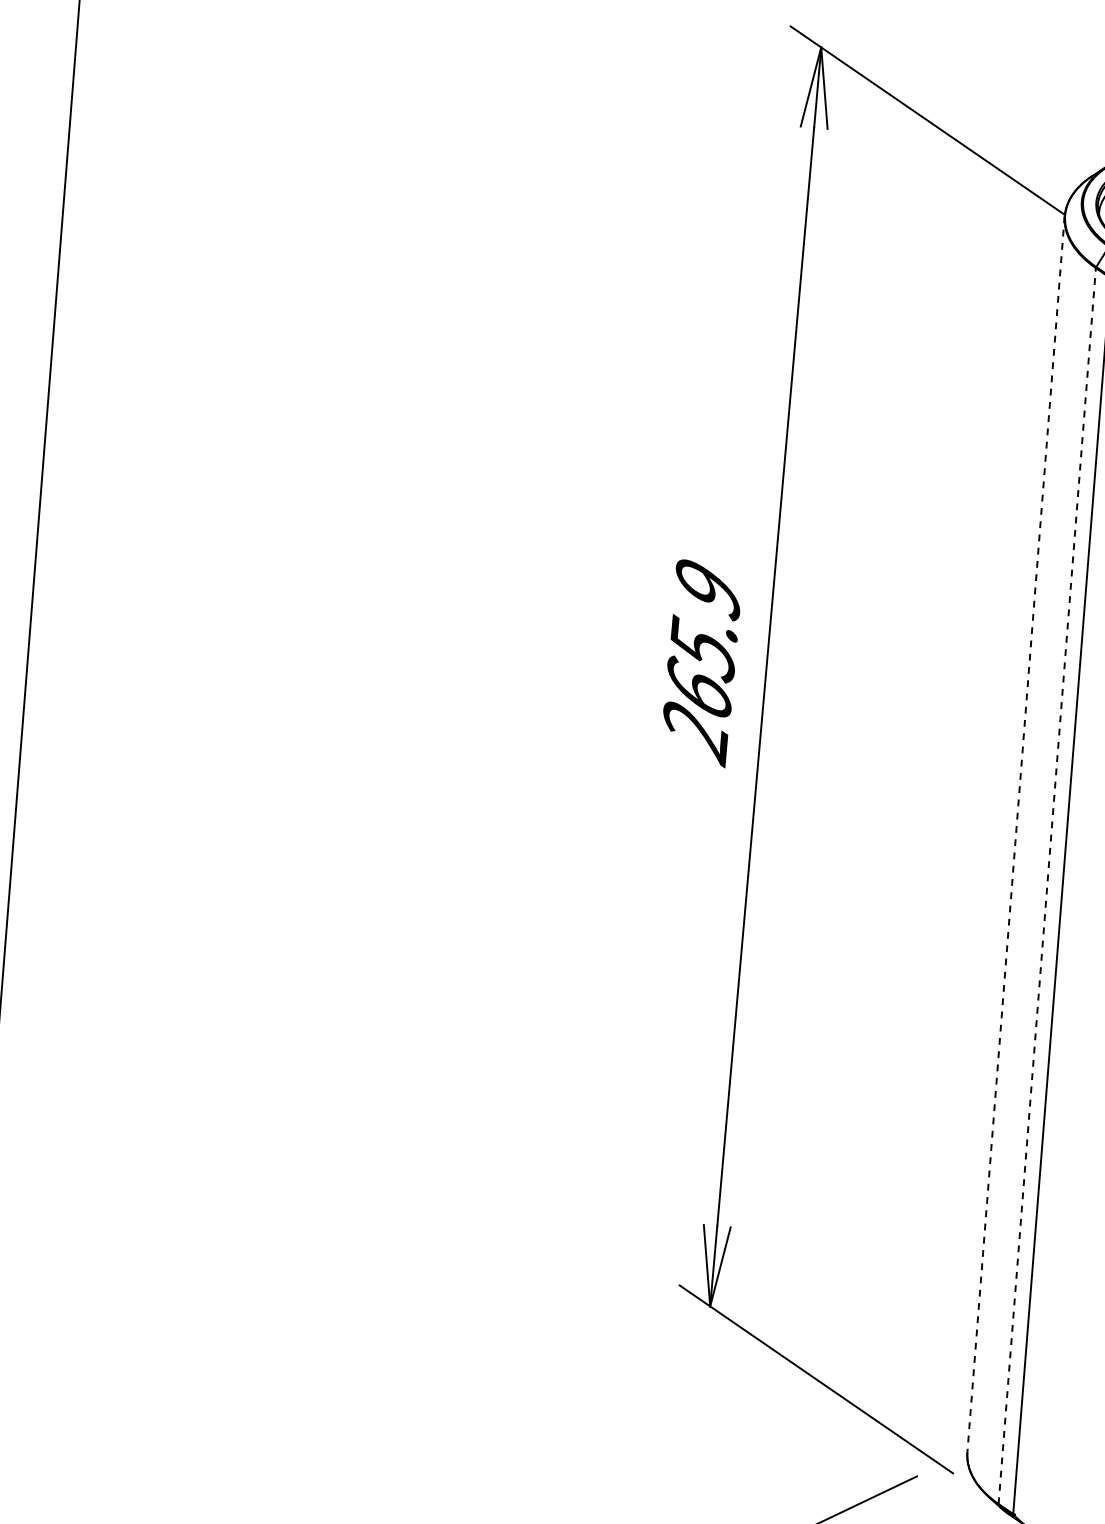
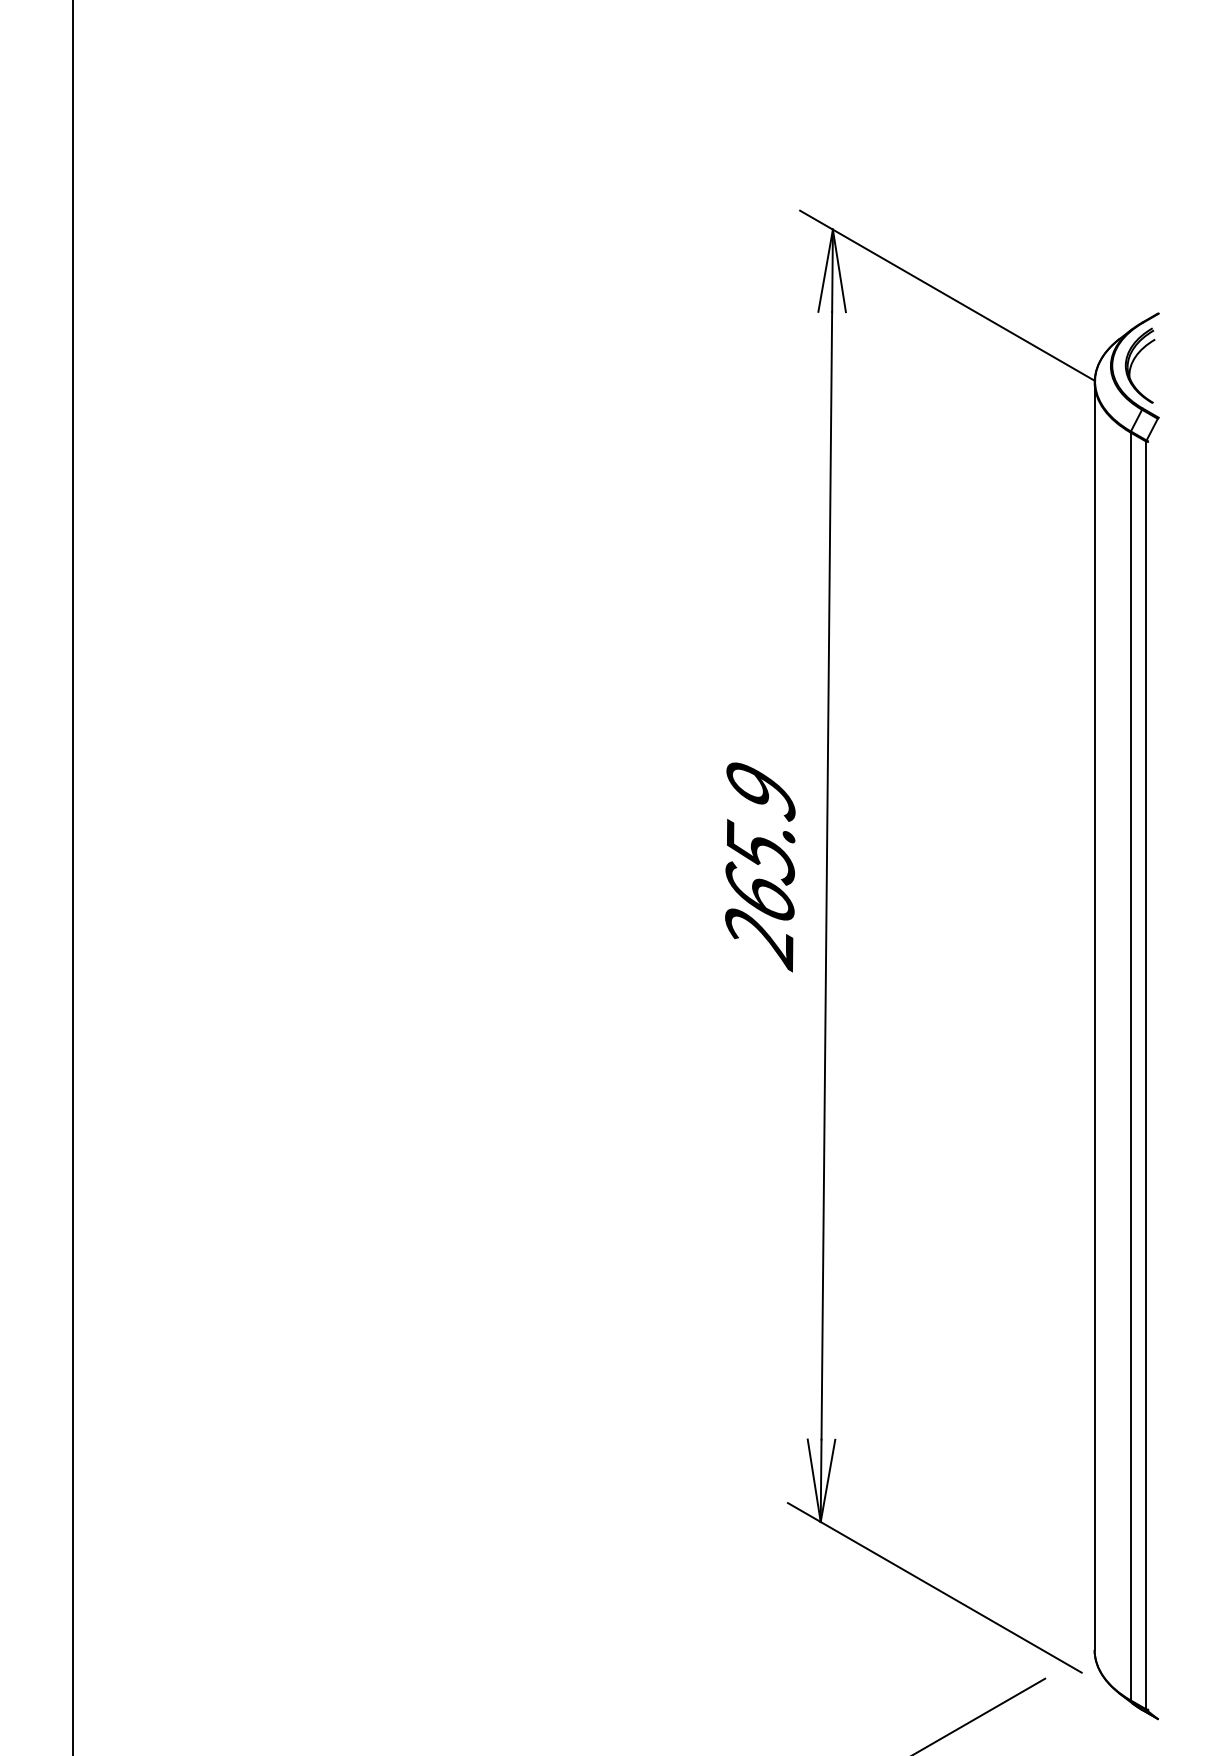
line: (1015, 834) -> (1094, 1016), dashed -> solid
line: (1047, 886) -> (1130, 1066), dashed -> solid

